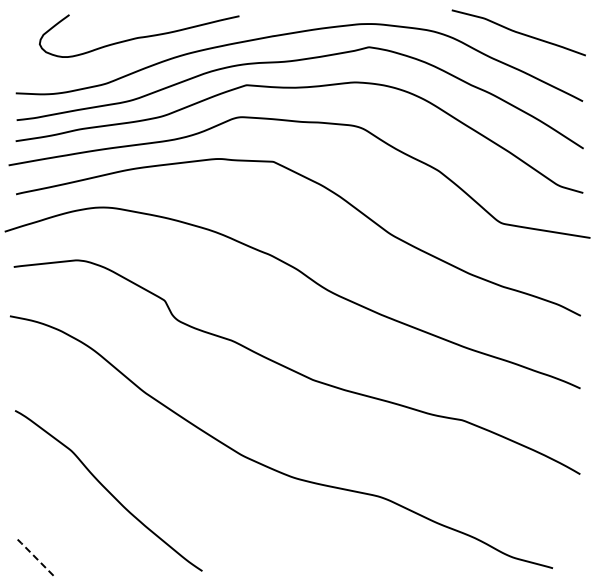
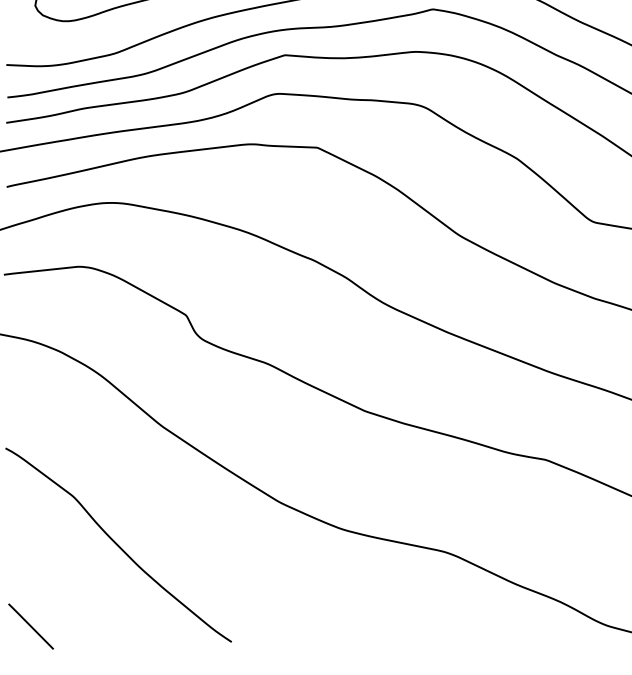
line: (35, 557) -> (30, 625), dashed -> solid

